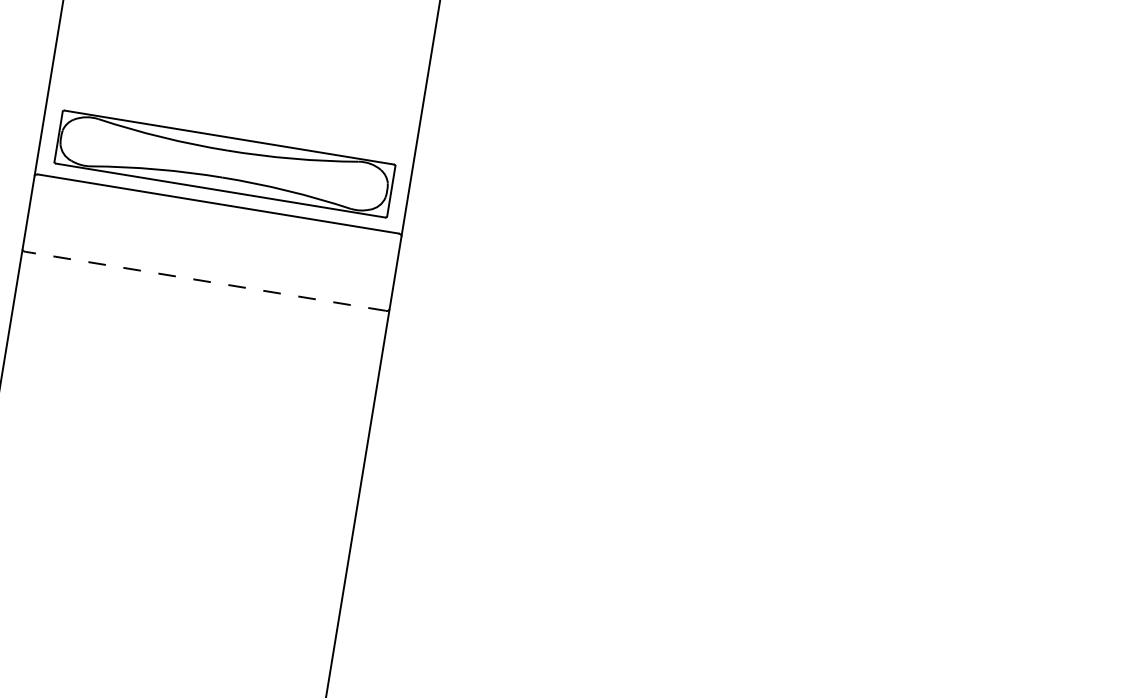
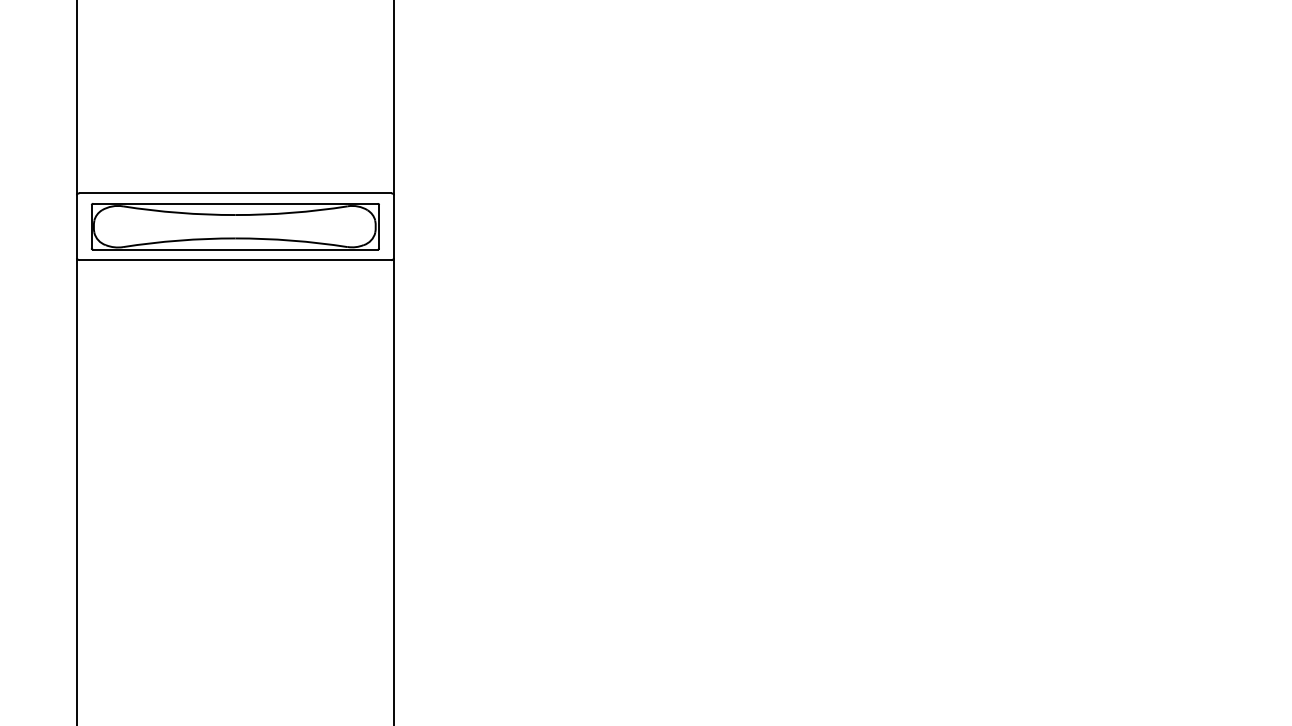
part: (225, 163) -> (235, 226), moved
line: (205, 281) -> (235, 260), dashed -> solid

